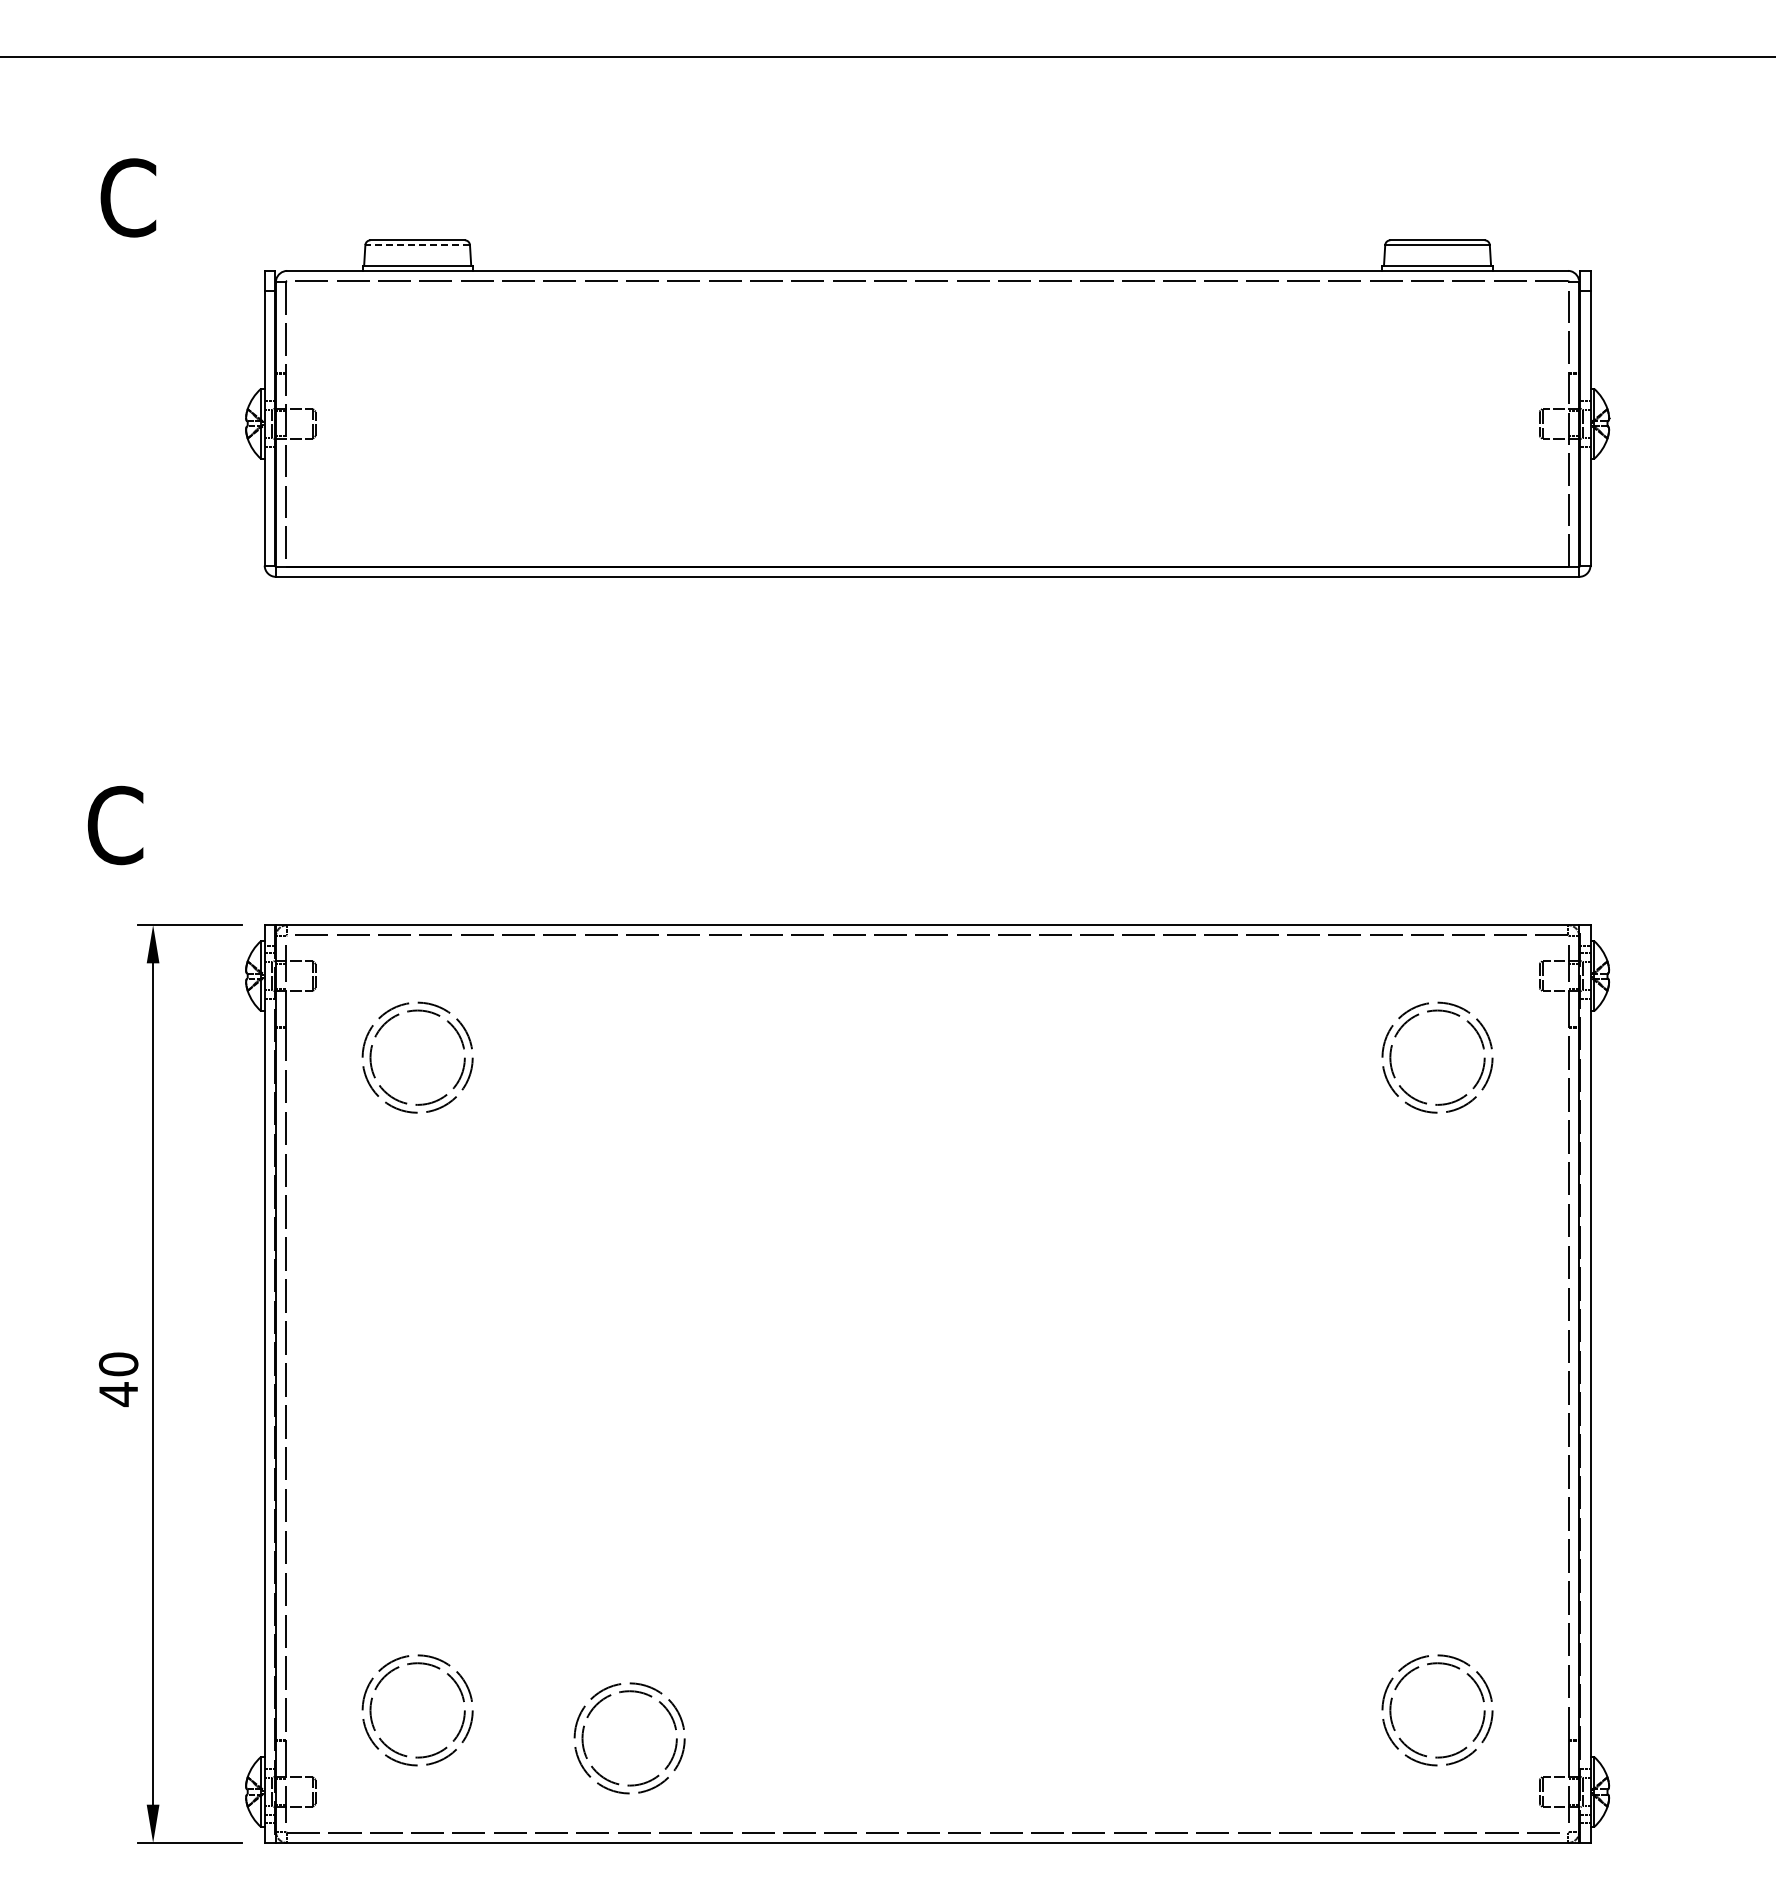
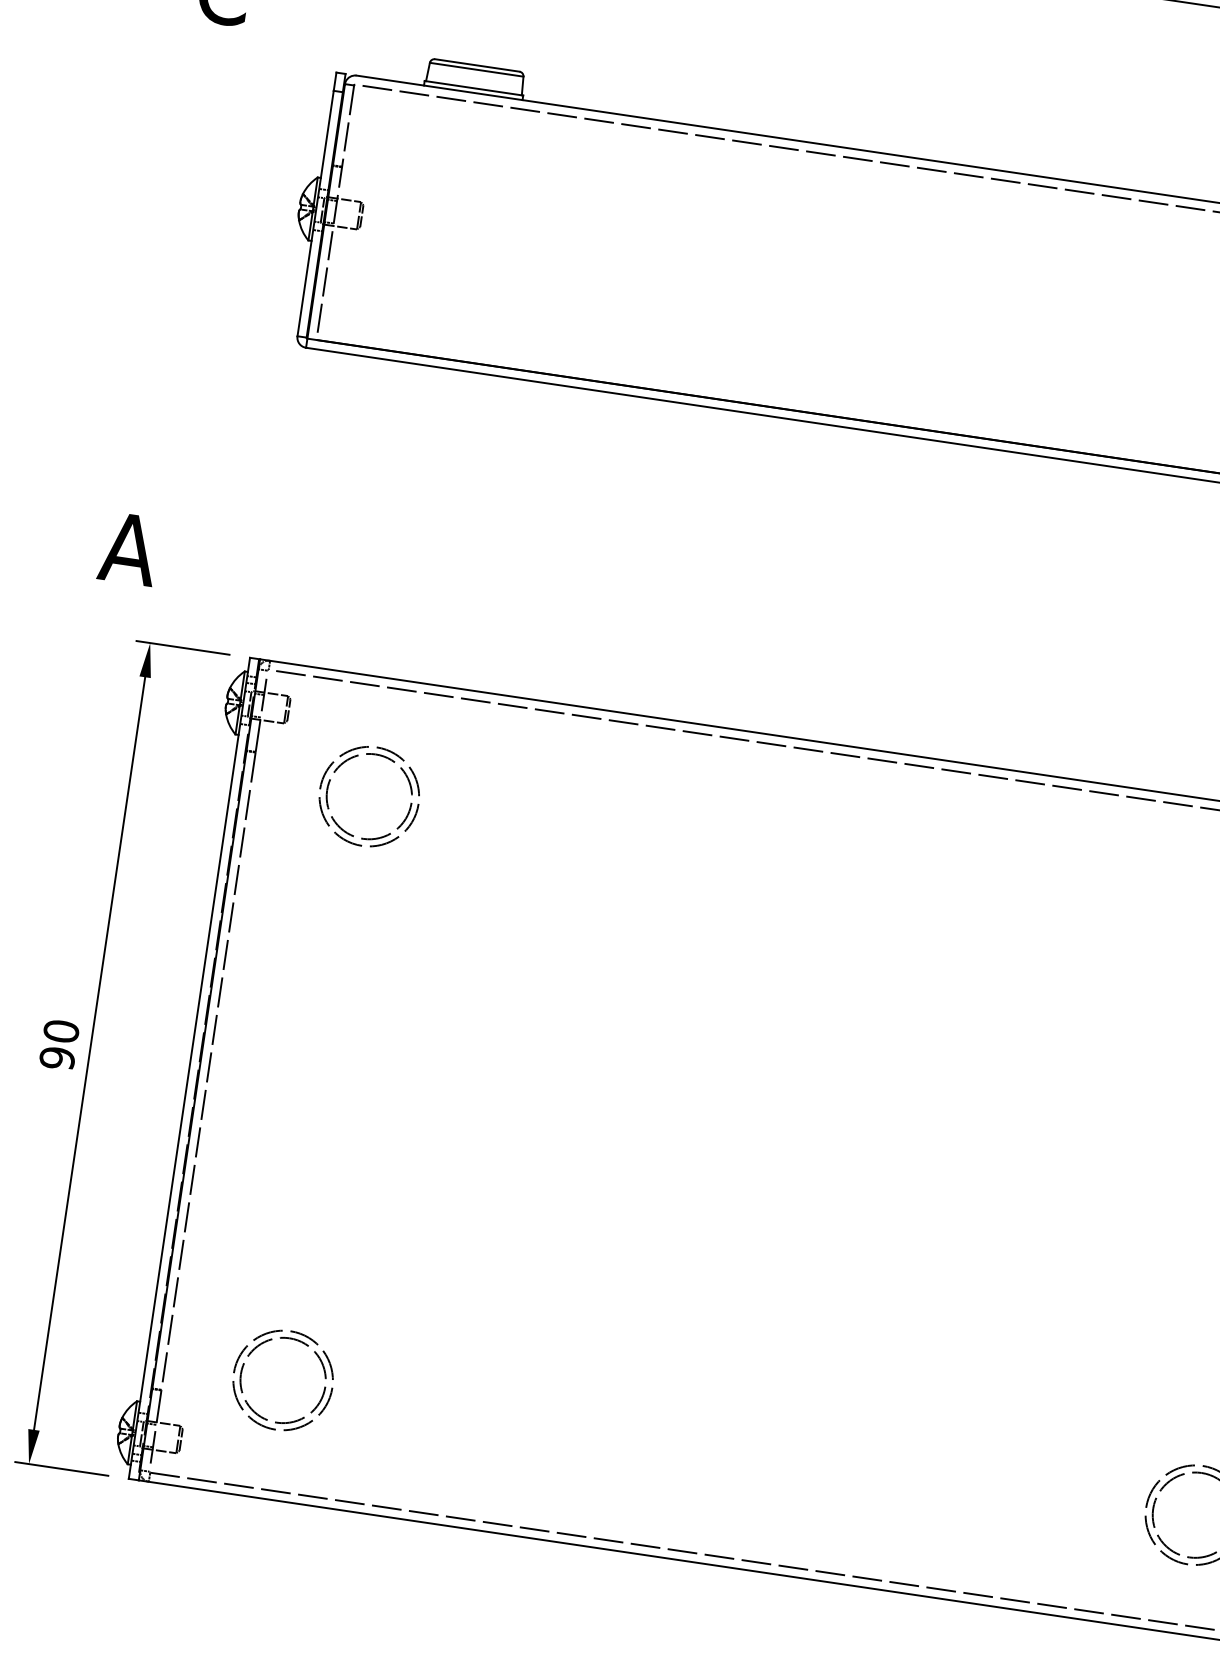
line: (417, 245) -> (476, 70), dashed -> solid
text: (114, 825) -> (128, 548), C -> A
text: (118, 1394) -> (57, 1058), 40 -> 90
part: (587, 1756) -> (428, 1444), removed

